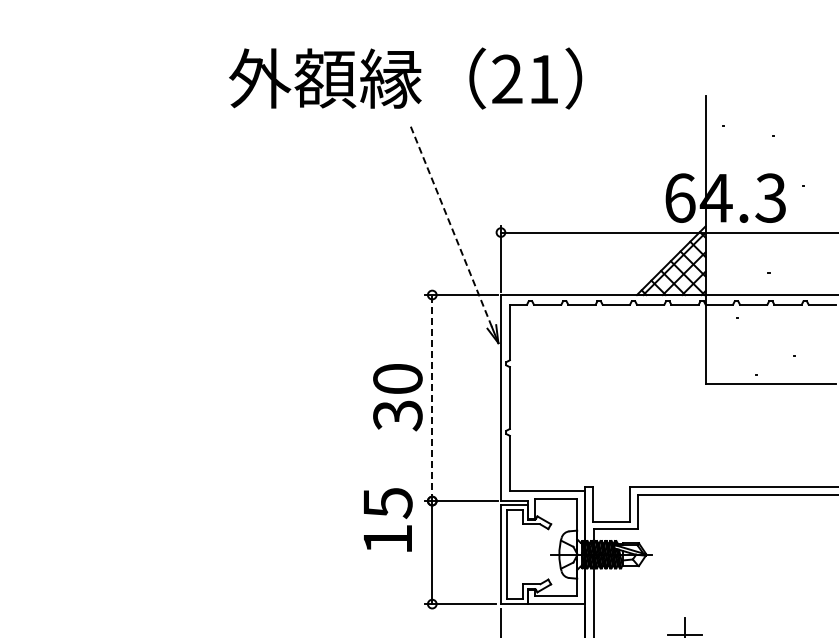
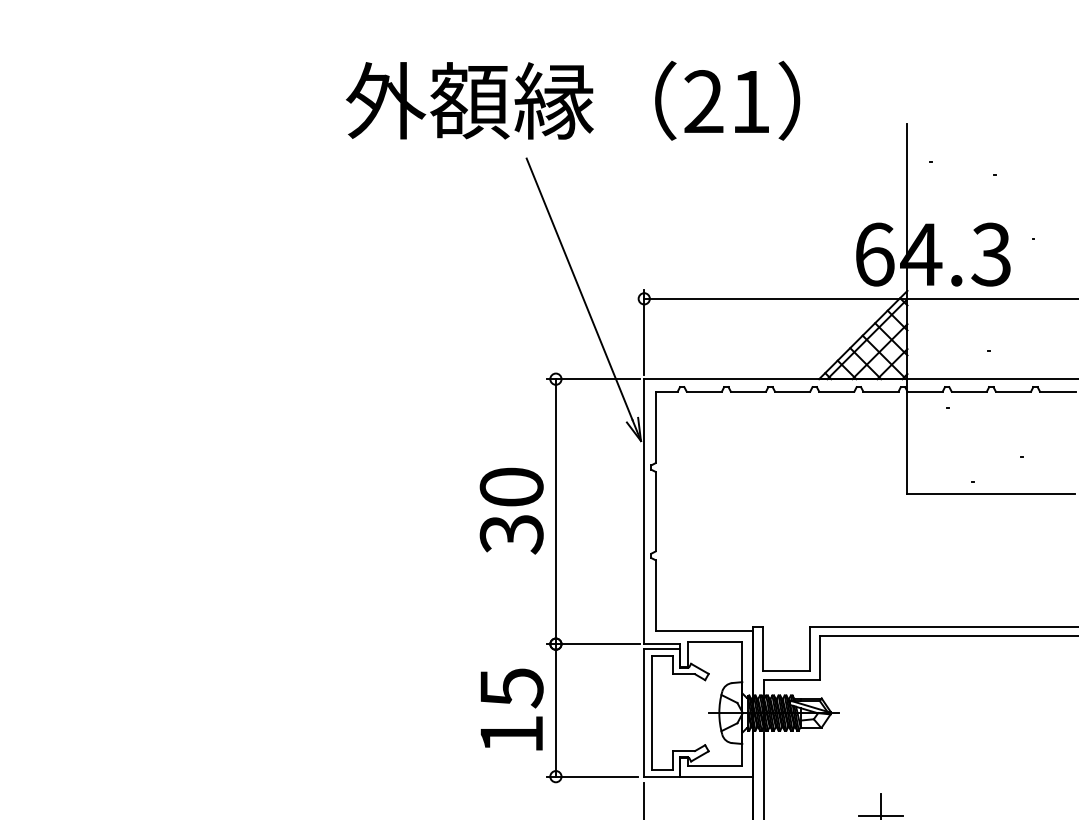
text: (405, 78) -> (572, 100), moved
line: (450, 225) -> (579, 289), dashed -> solid
line: (432, 397) -> (556, 510), dashed -> solid
text: (388, 519) -> (512, 708), moved

